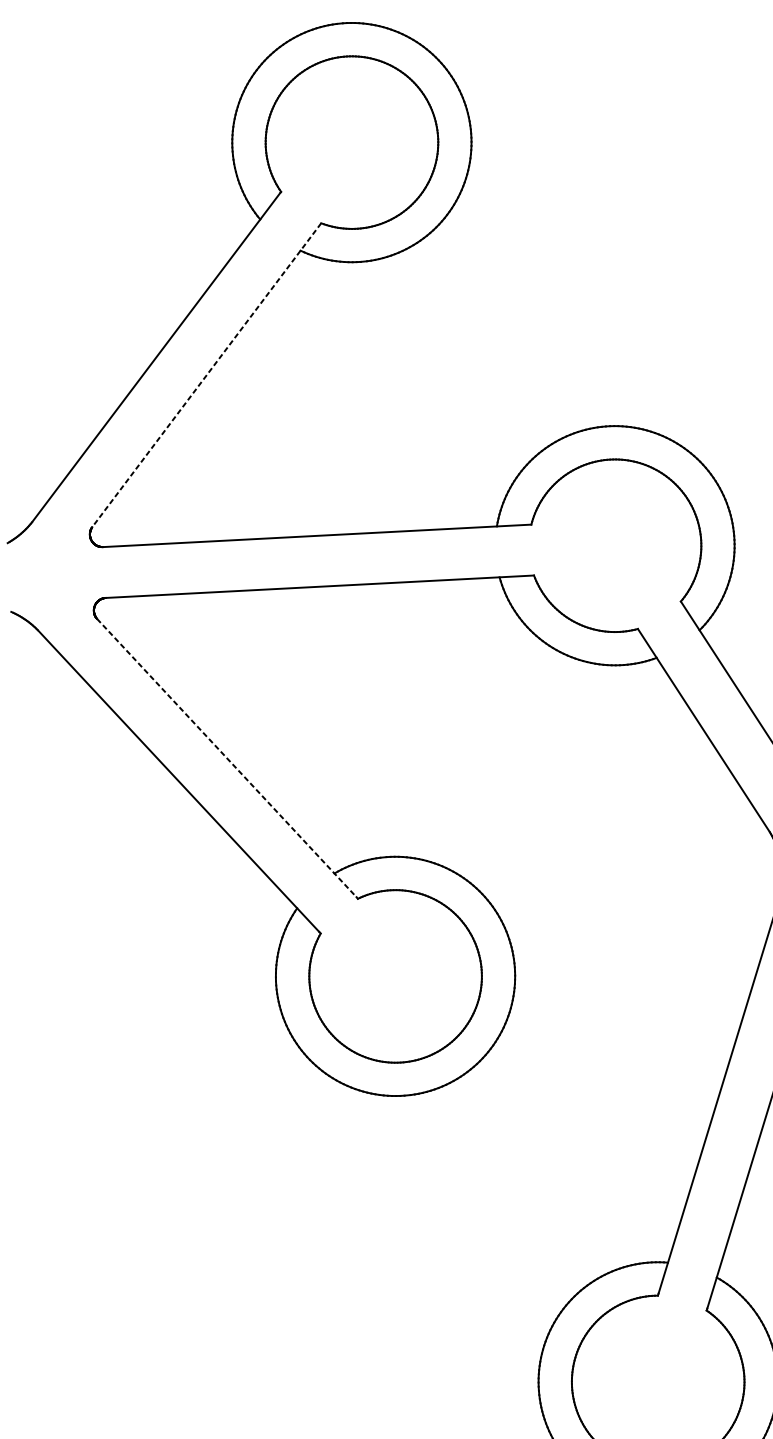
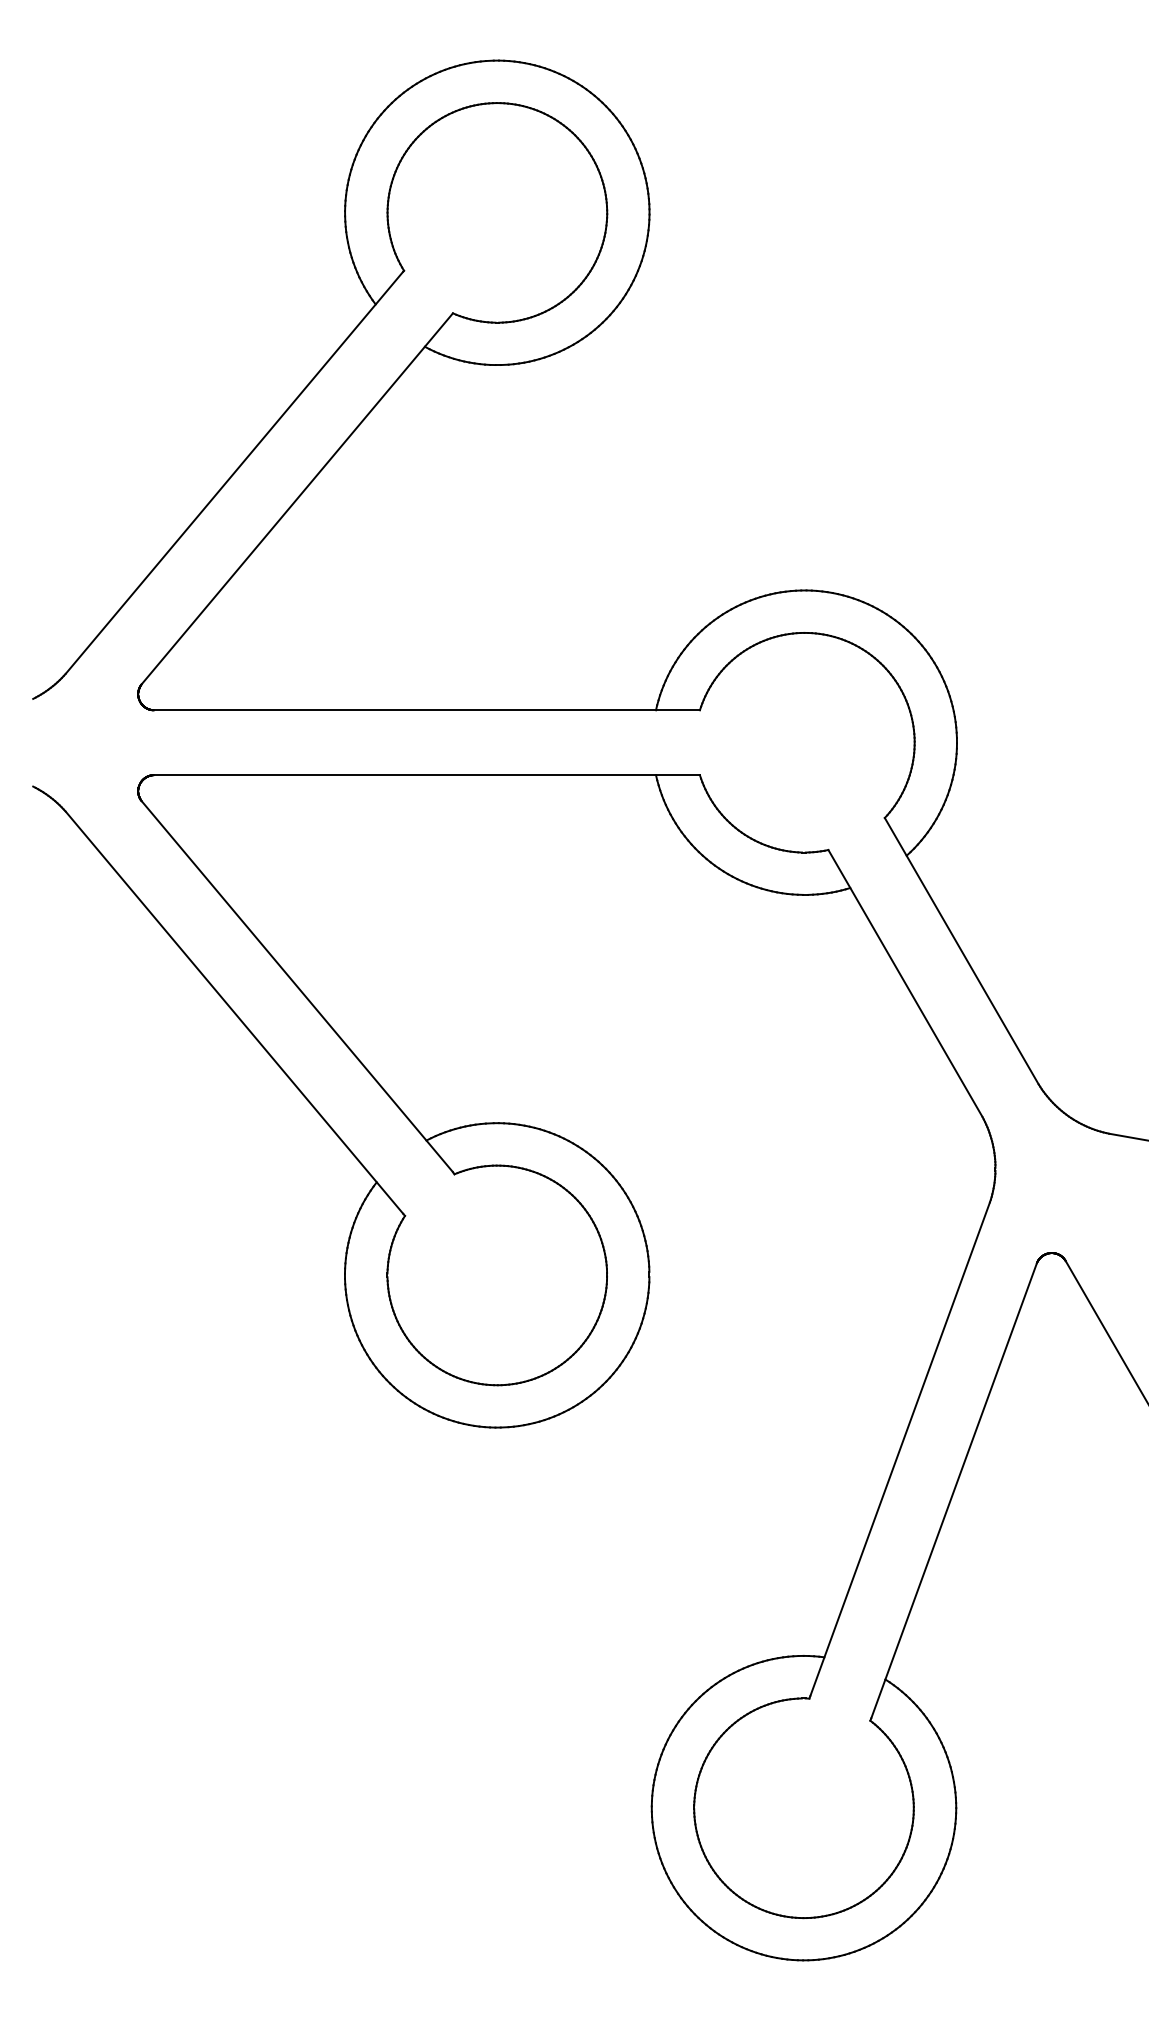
line: (206, 375) -> (297, 499), dashed -> solid
line: (226, 758) -> (297, 987), dashed -> solid

